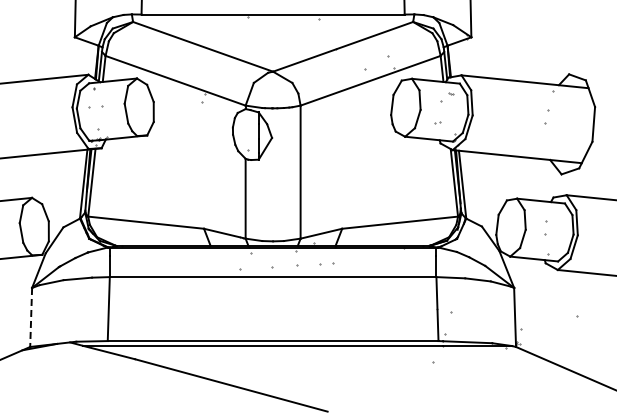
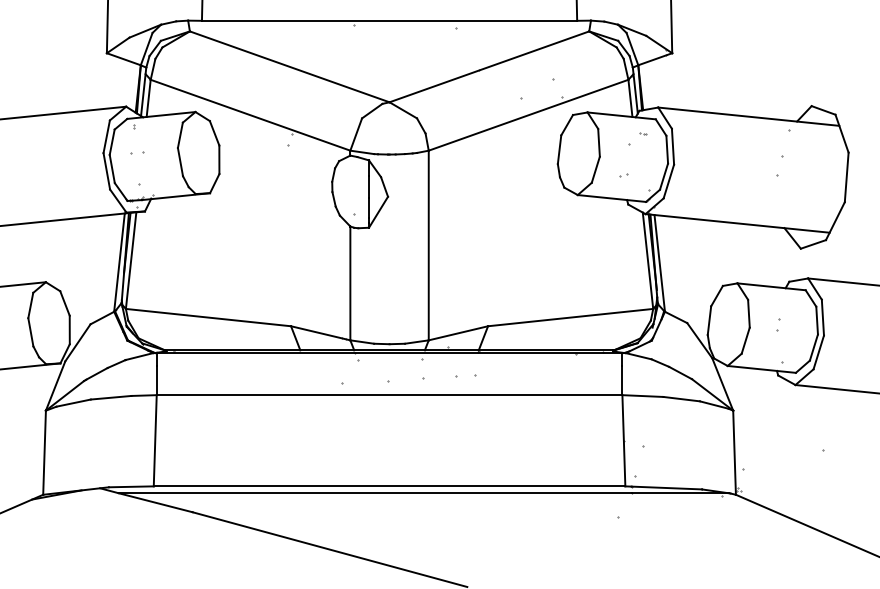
part: (96, 106) -> (137, 151), size x0.62
part: (545, 227) -> (777, 324), size x0.62
line: (31, 317) -> (45, 452), dashed -> solid

